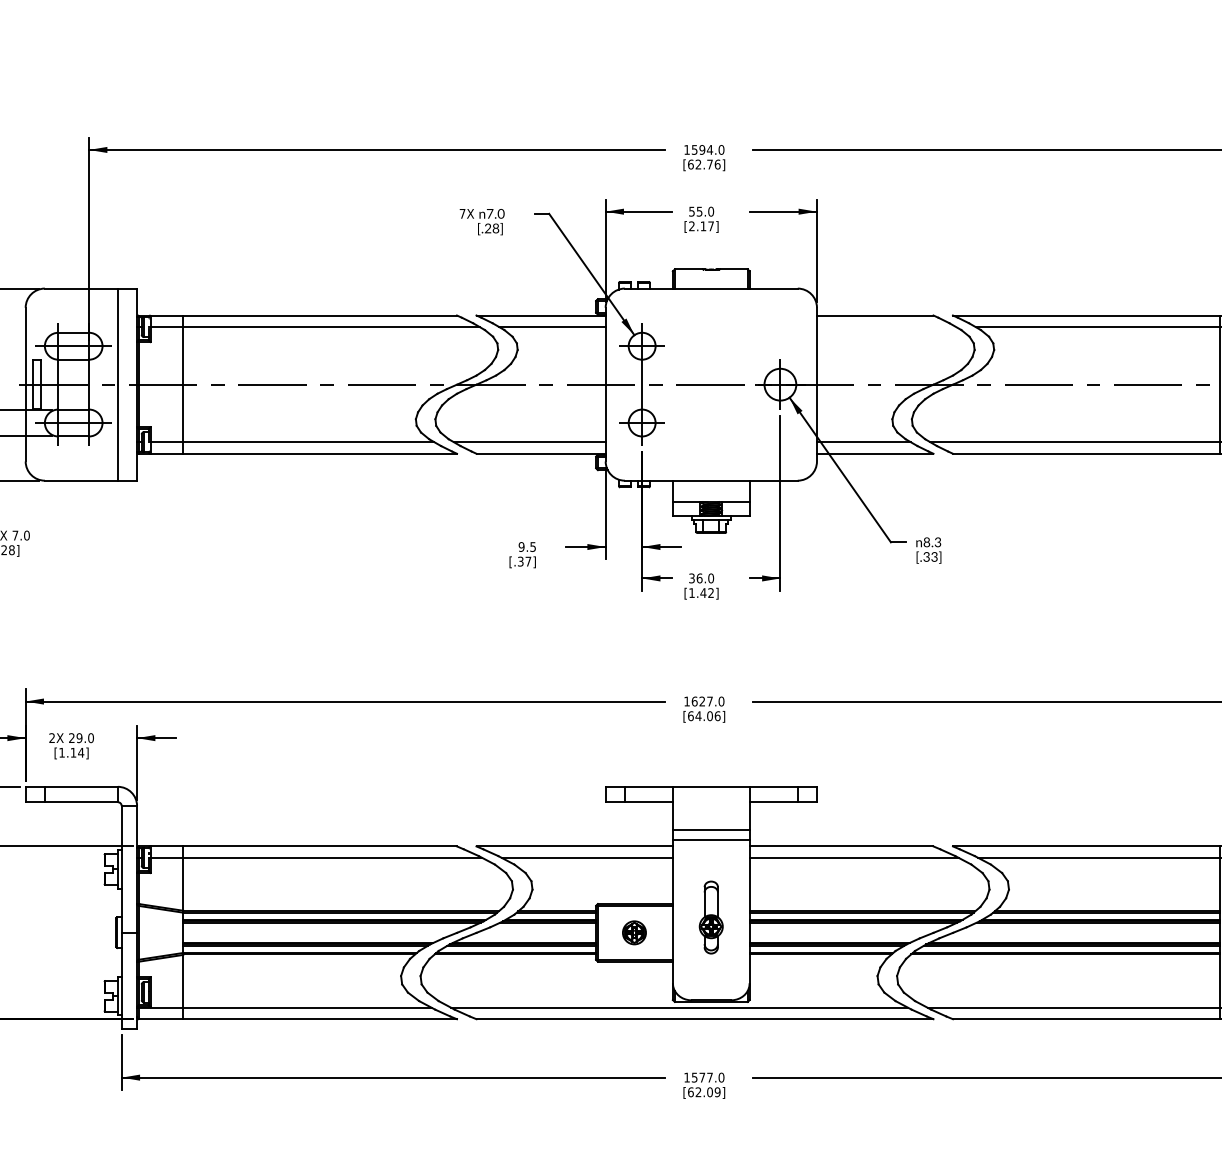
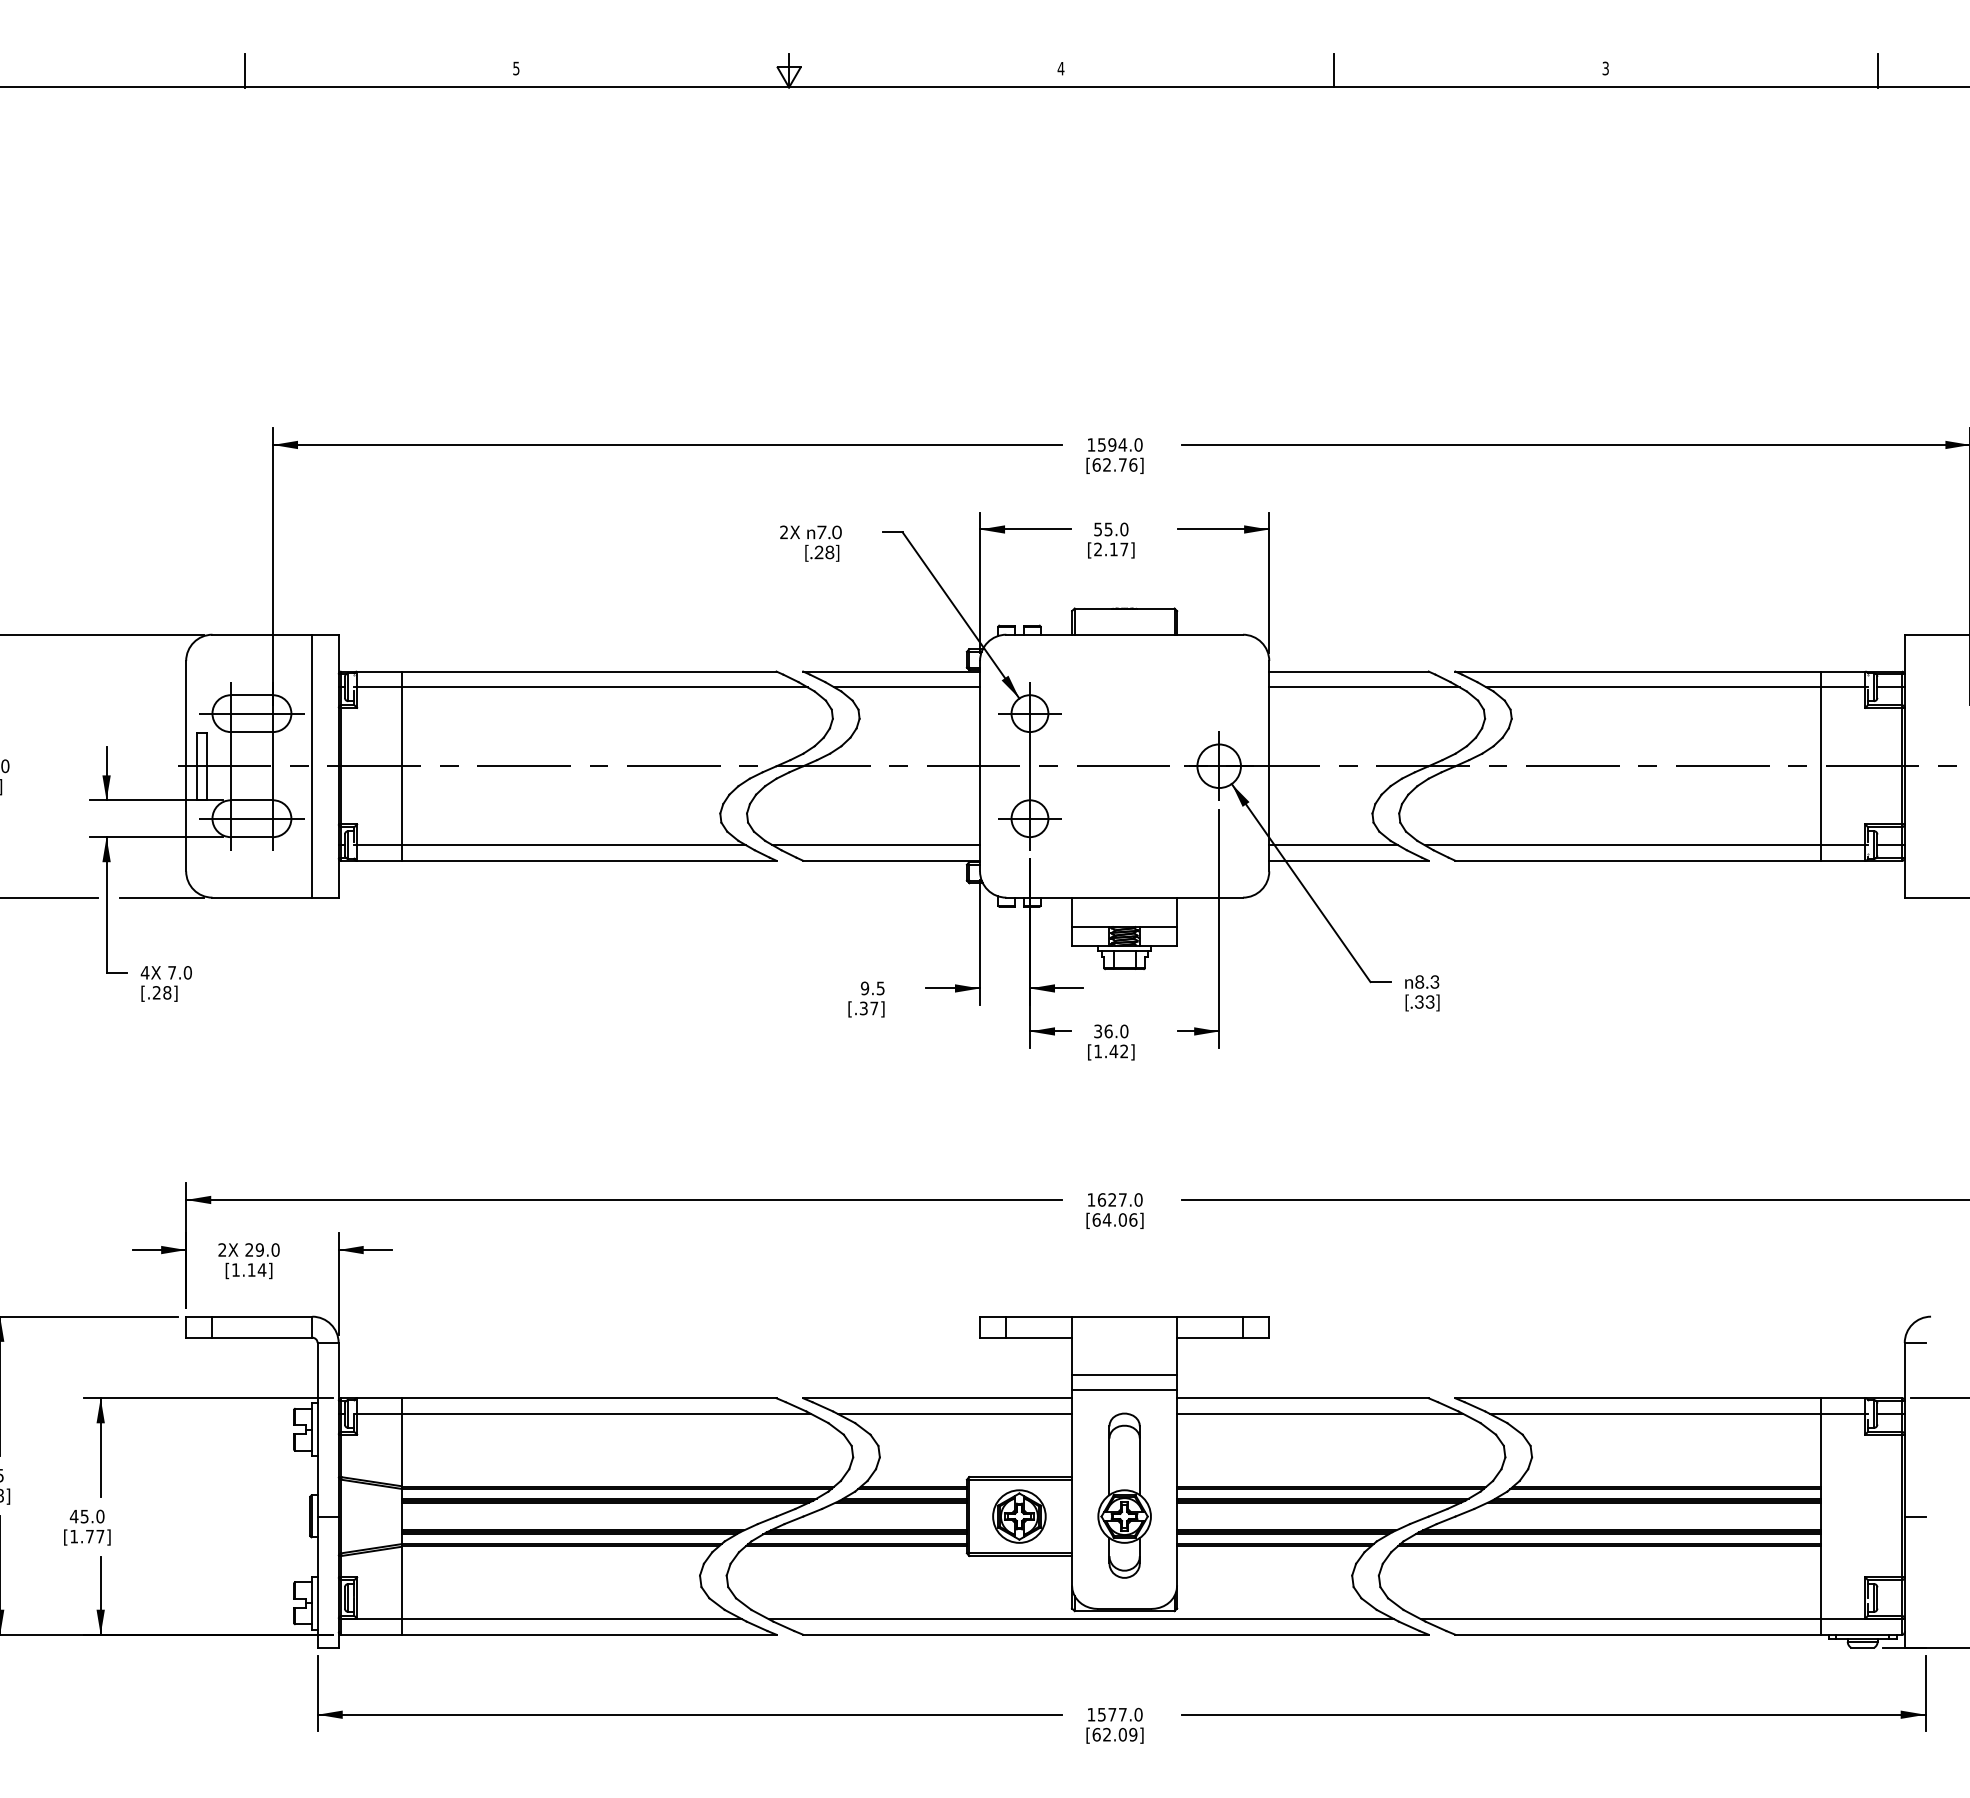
text: (462, 213) -> (783, 532), 7X -> 2X
line: (886, 327) -> (1364, 687), added
part: (711, 917) -> (1124, 1495), size x1.67
part: (634, 932) -> (1019, 1516), size x1.67

